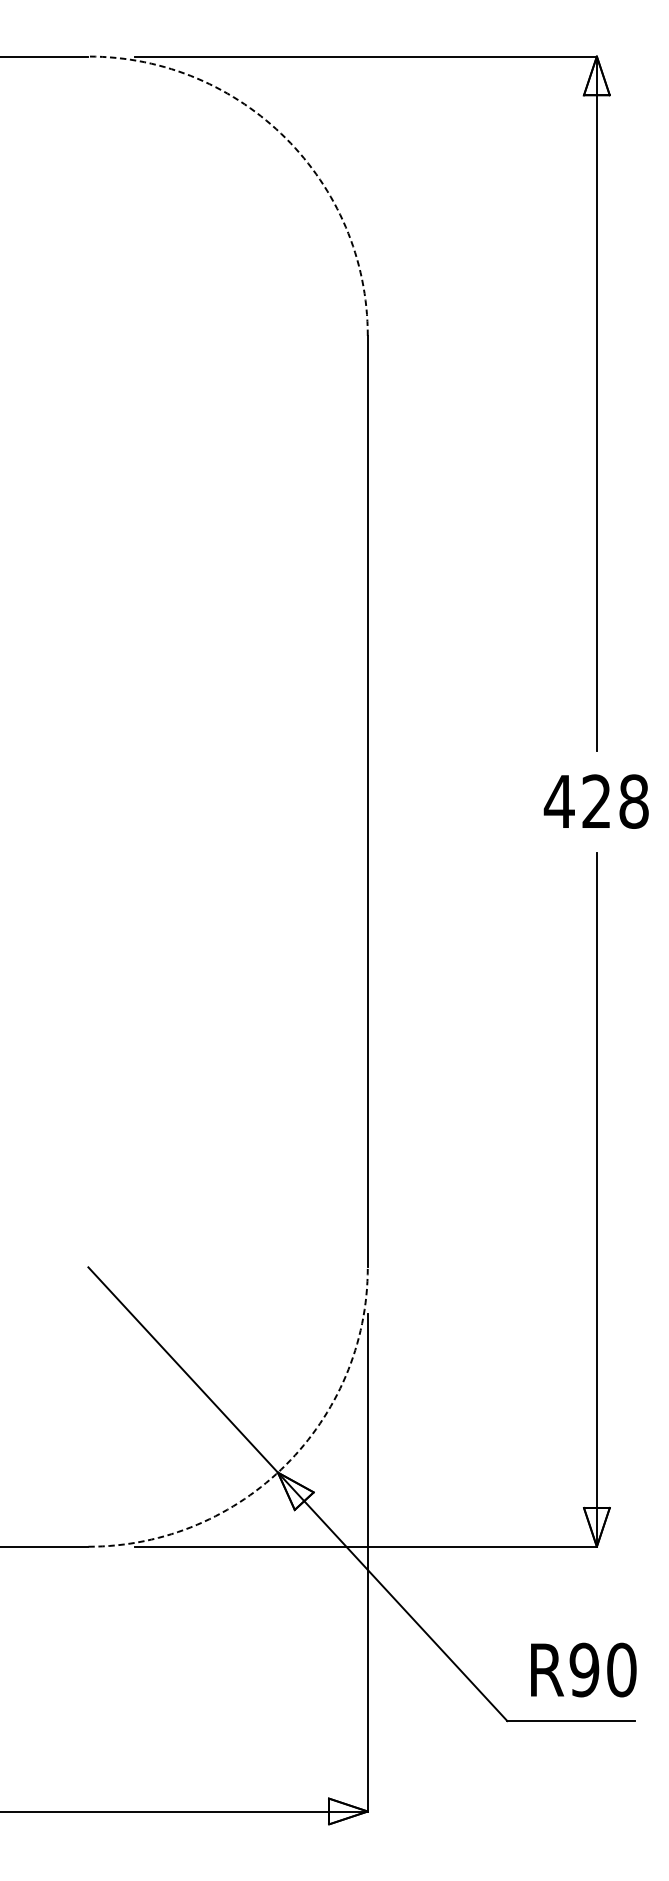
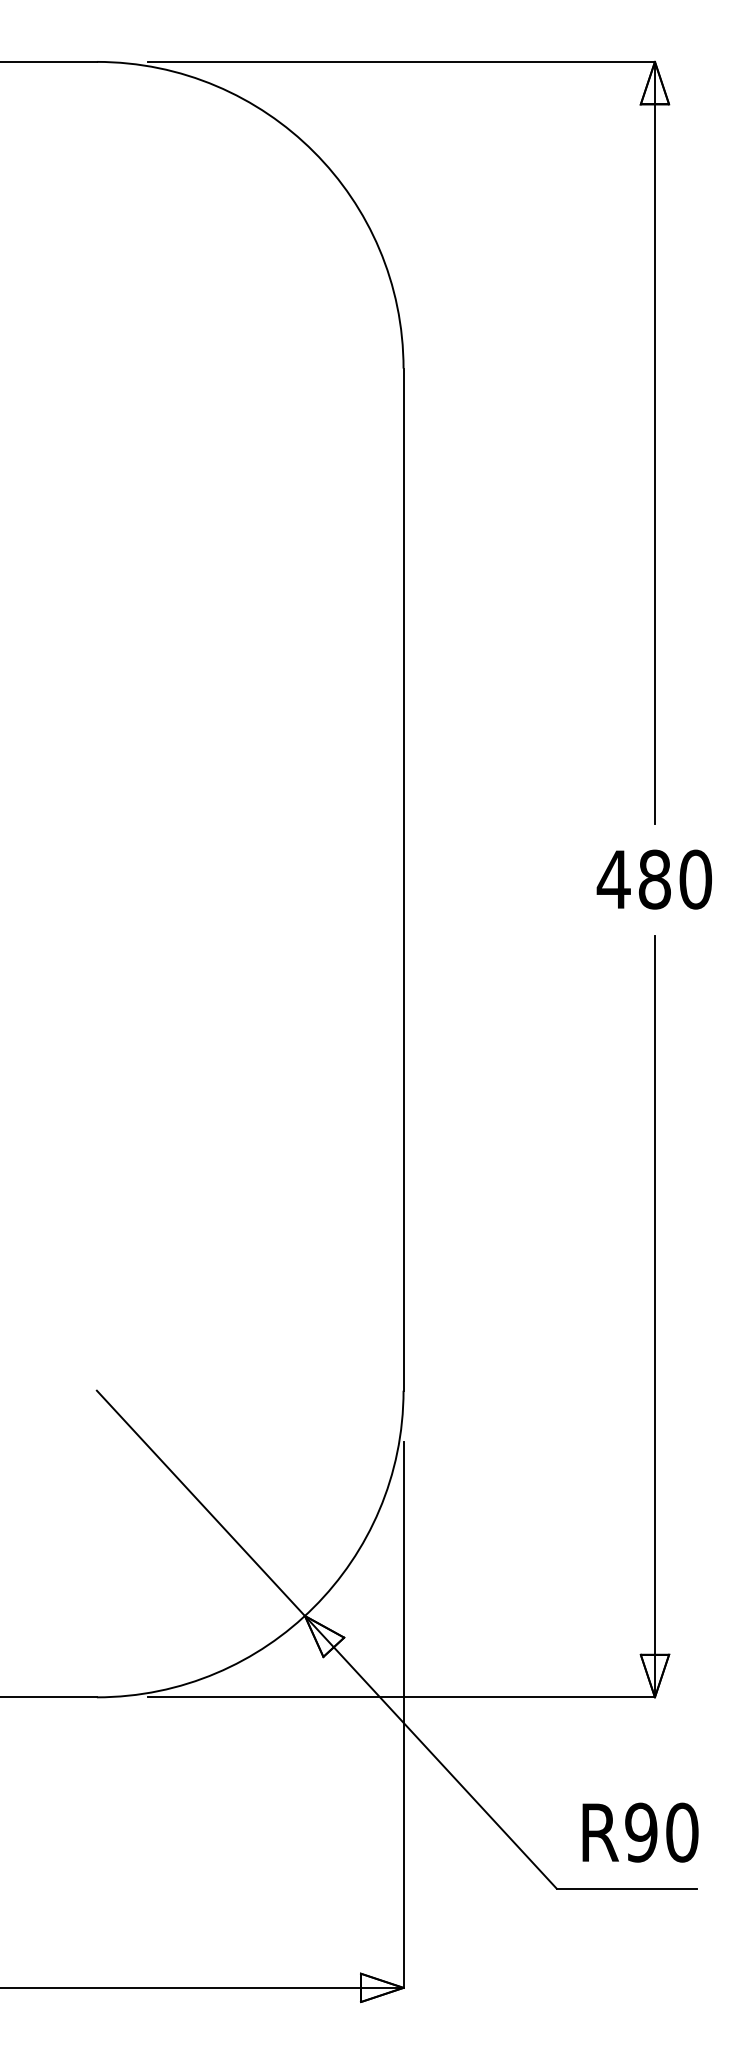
arc: (285, 138) -> (313, 151), dashed -> solid
text: (614, 801) -> (674, 879), 428 -> 480
arc: (285, 1464) -> (313, 1607), dashed -> solid

